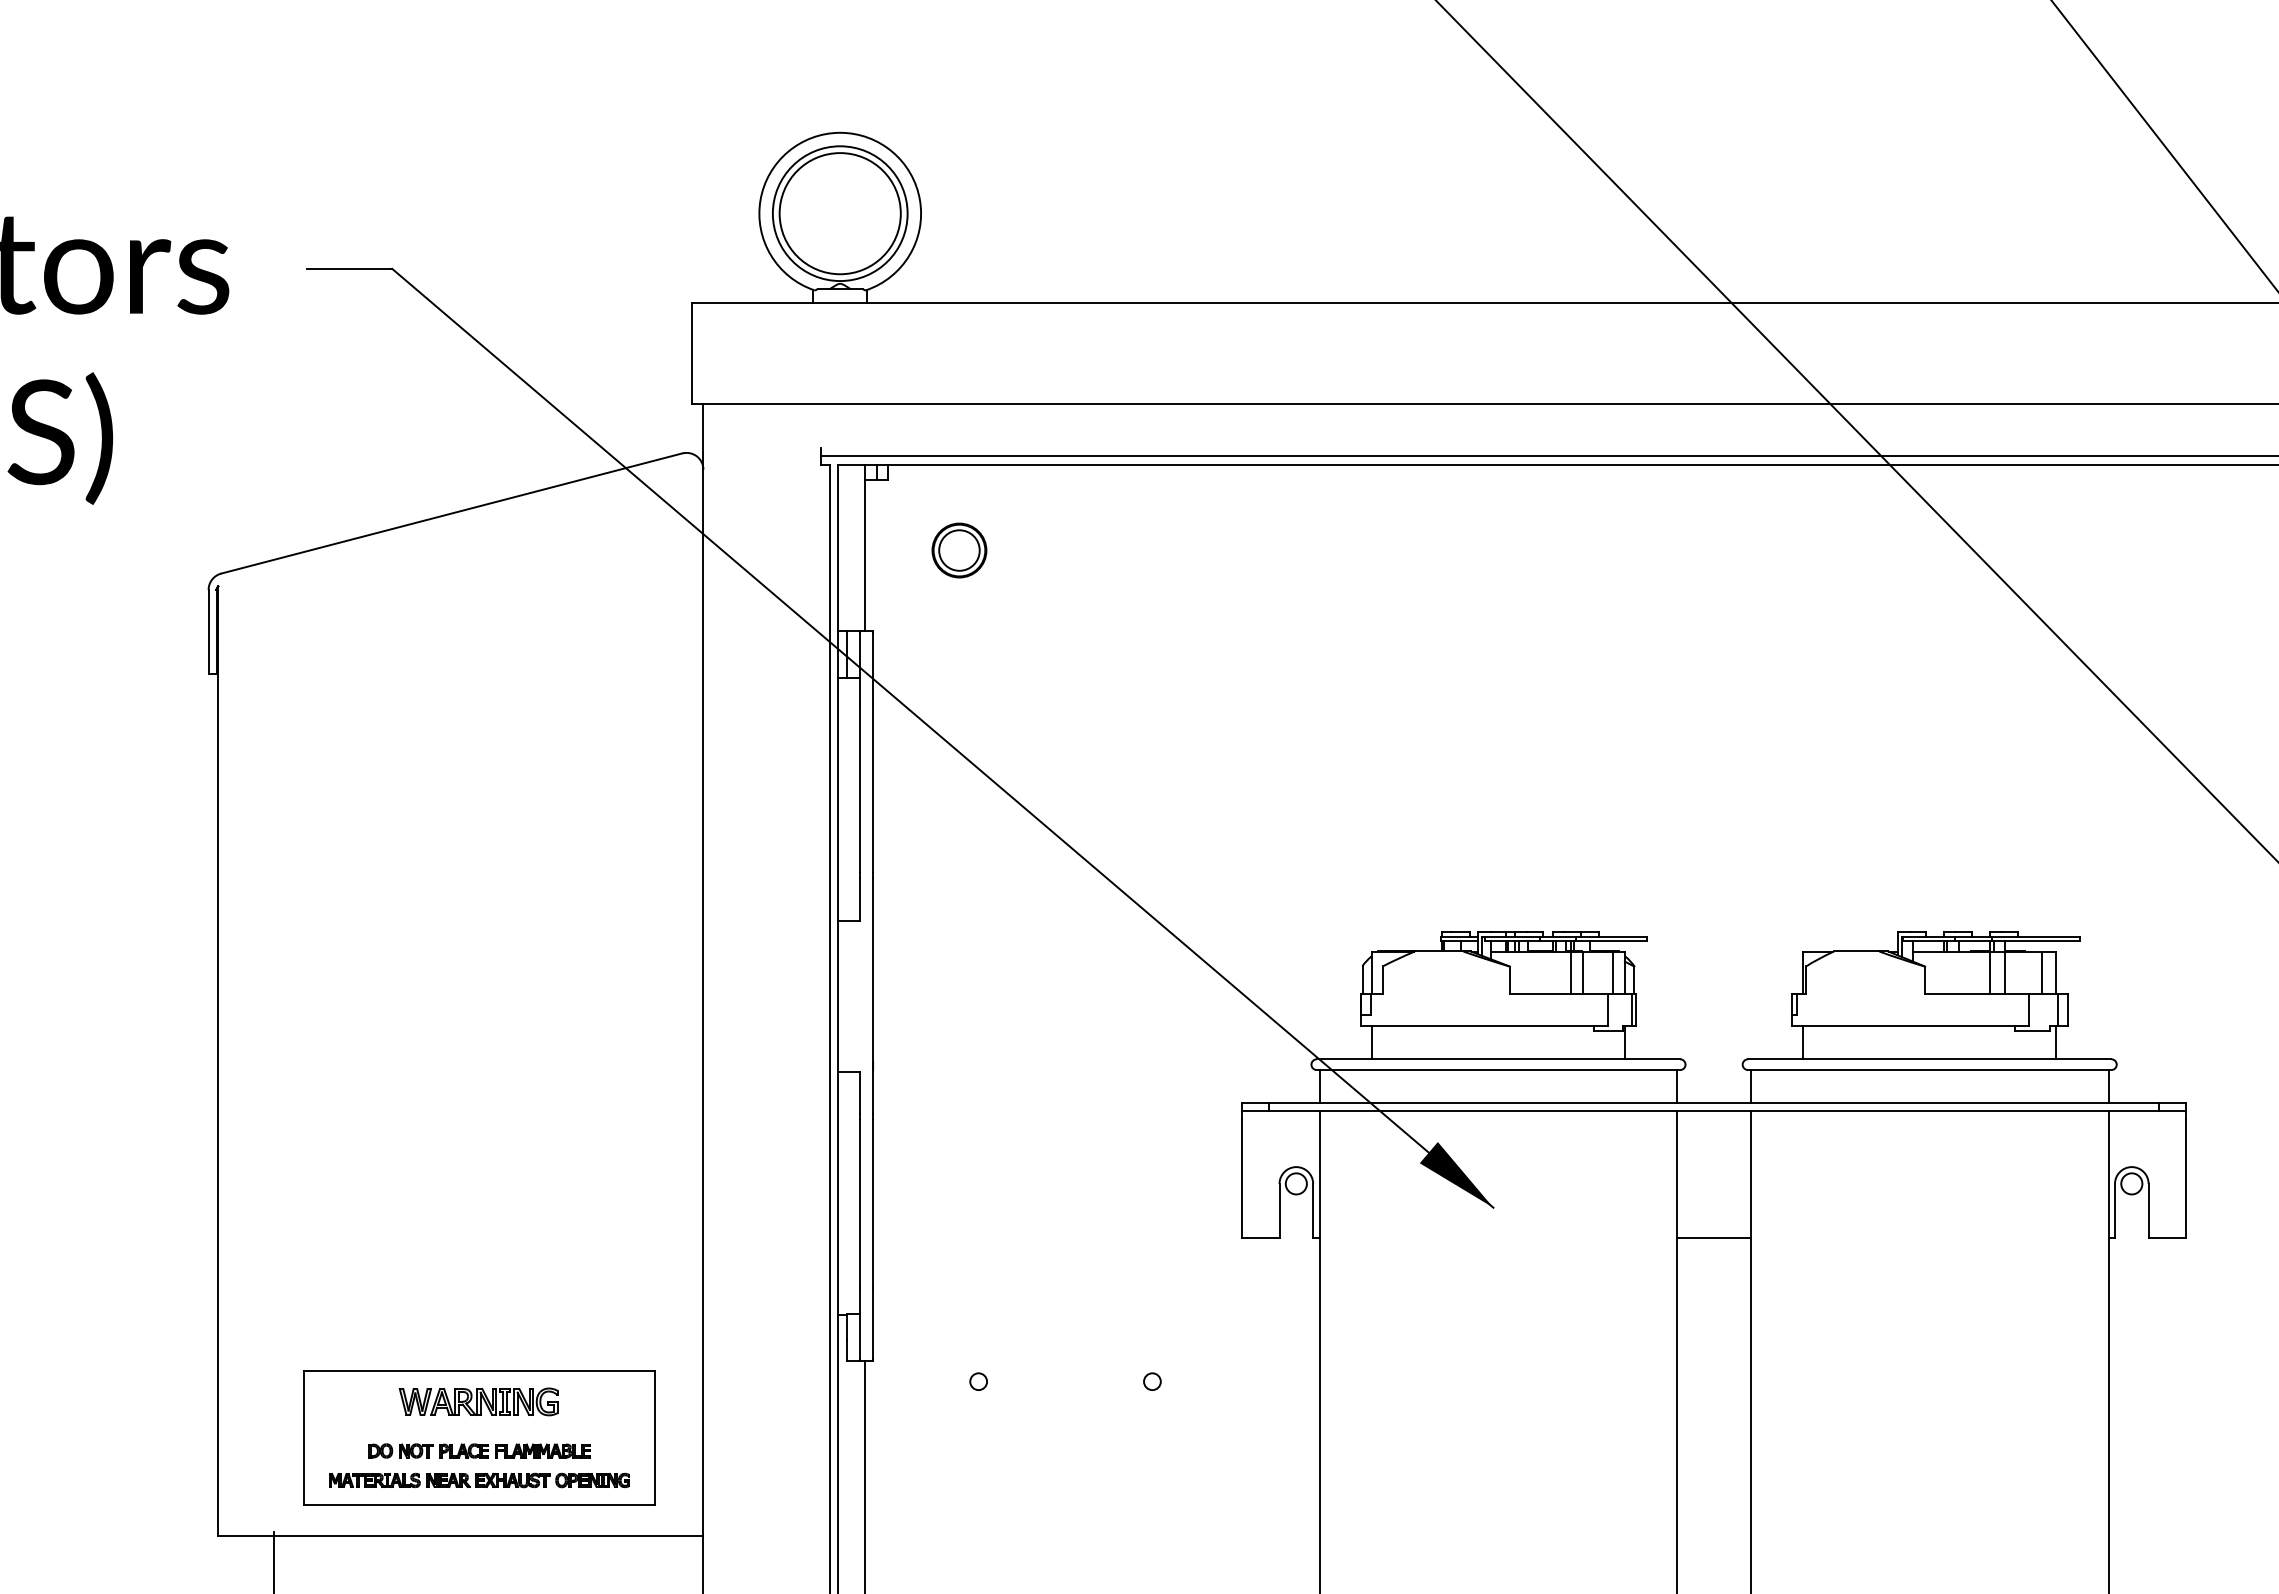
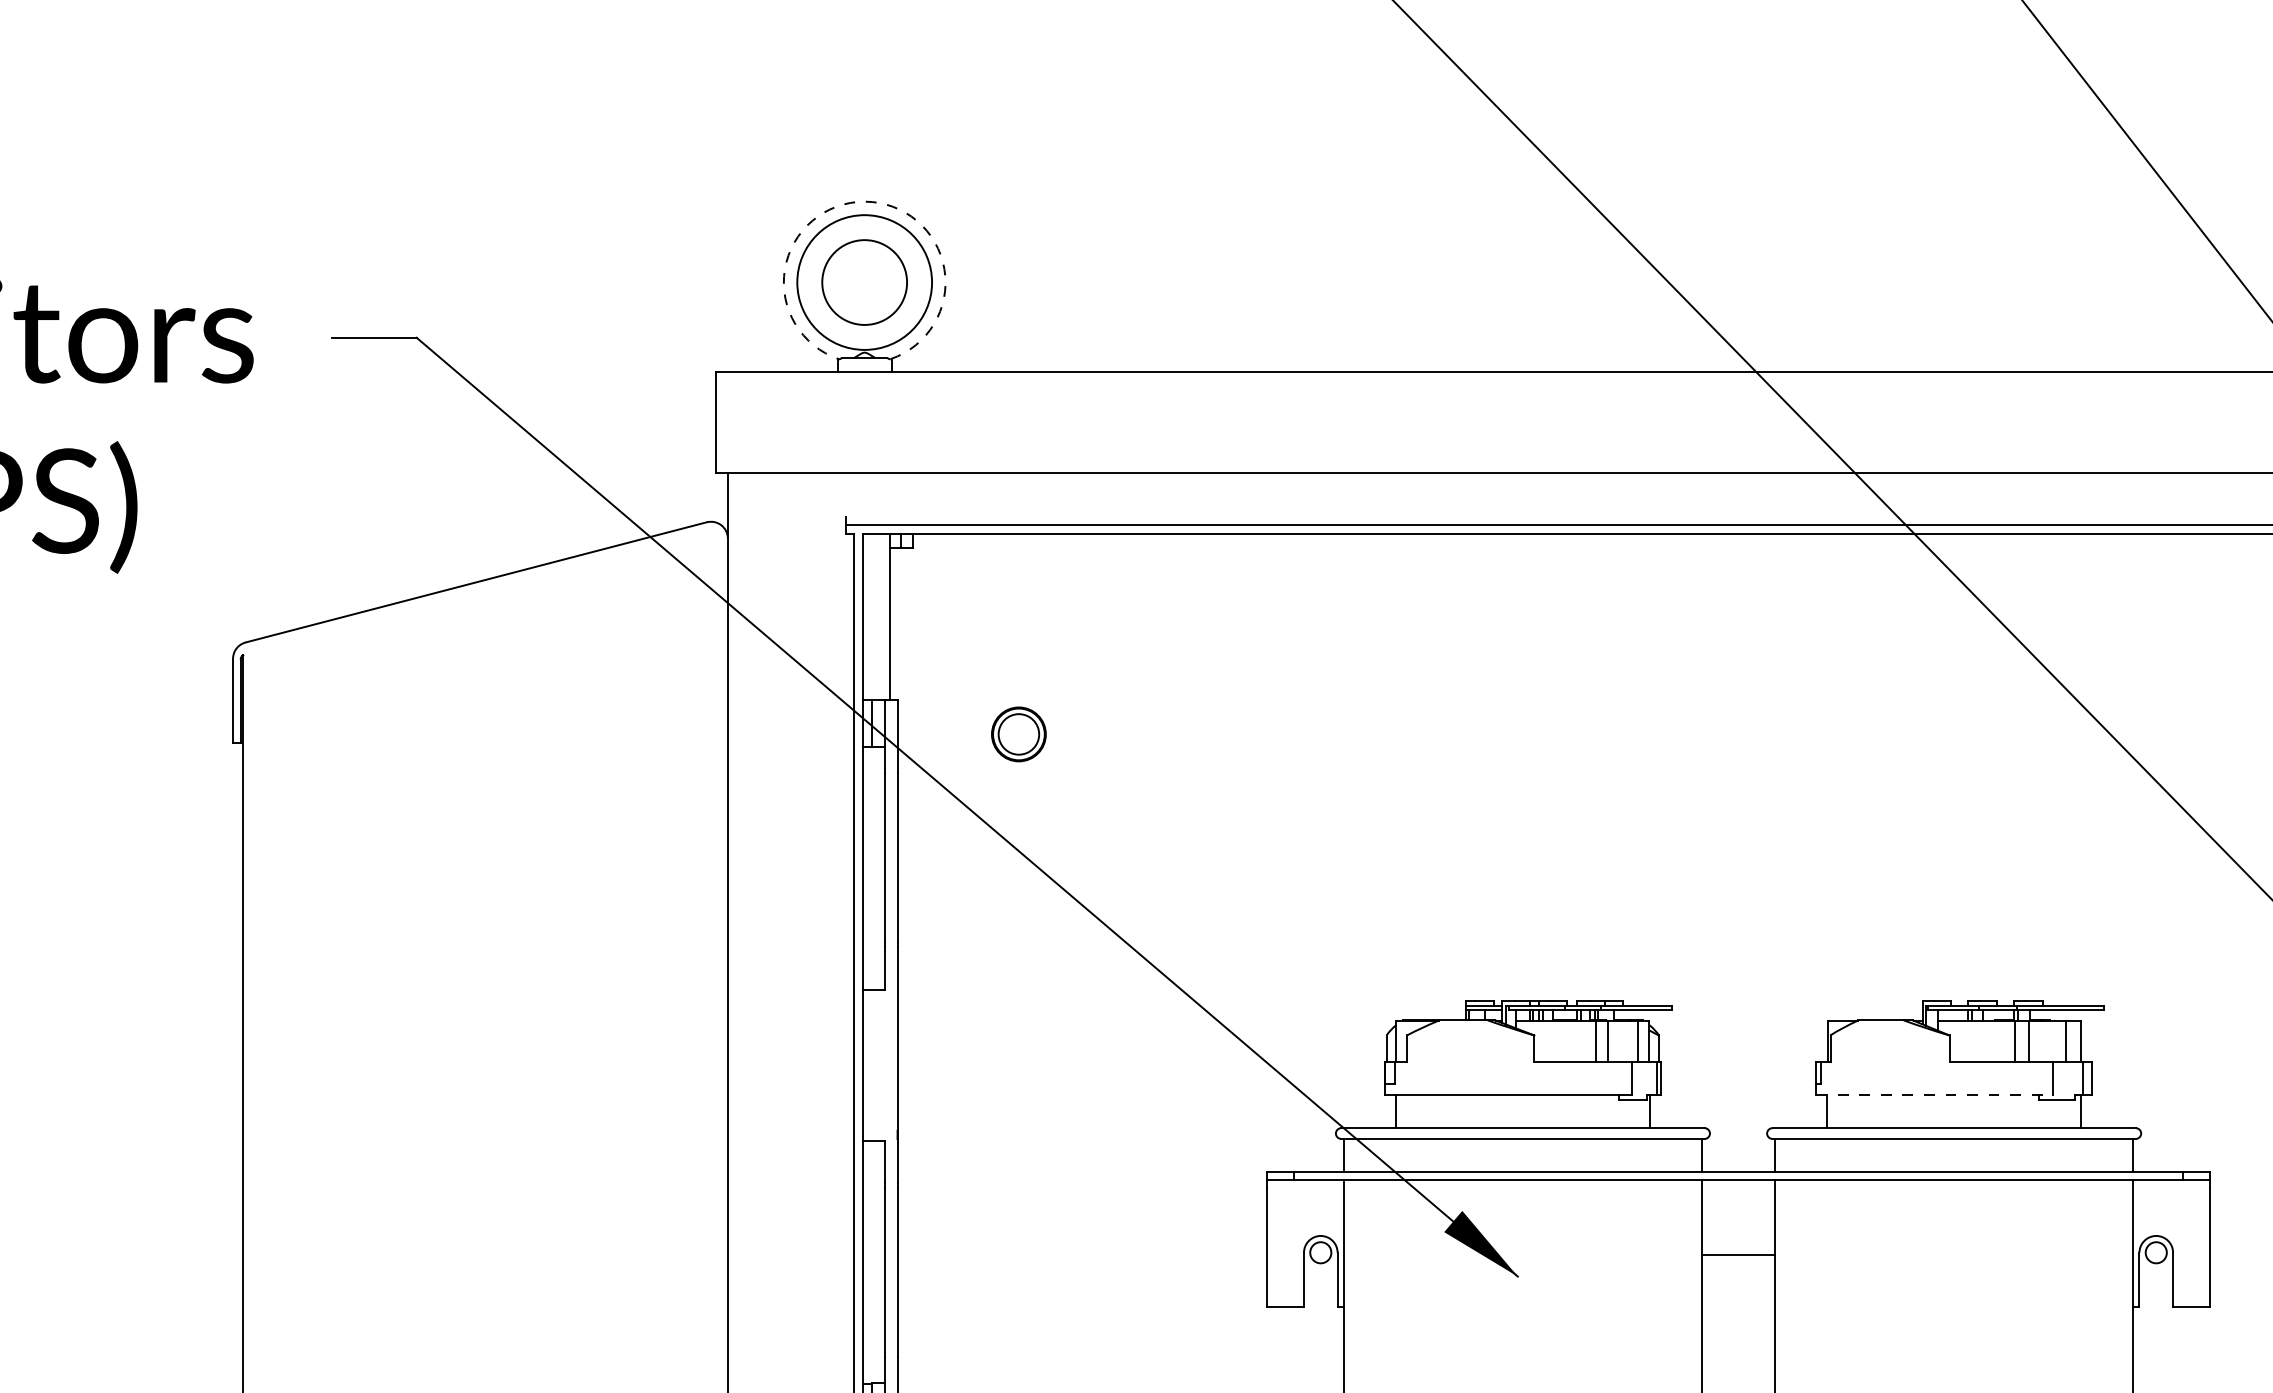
arc: (840, 132) -> (864, 201), solid -> dashed
circle: (839, 213) -> (863, 282), size x0.7
part: (959, 550) -> (1018, 734), moved
line: (1910, 1025) -> (1934, 1094), solid -> dashed
line: (1713, 1237) -> (1737, 1254), moved

